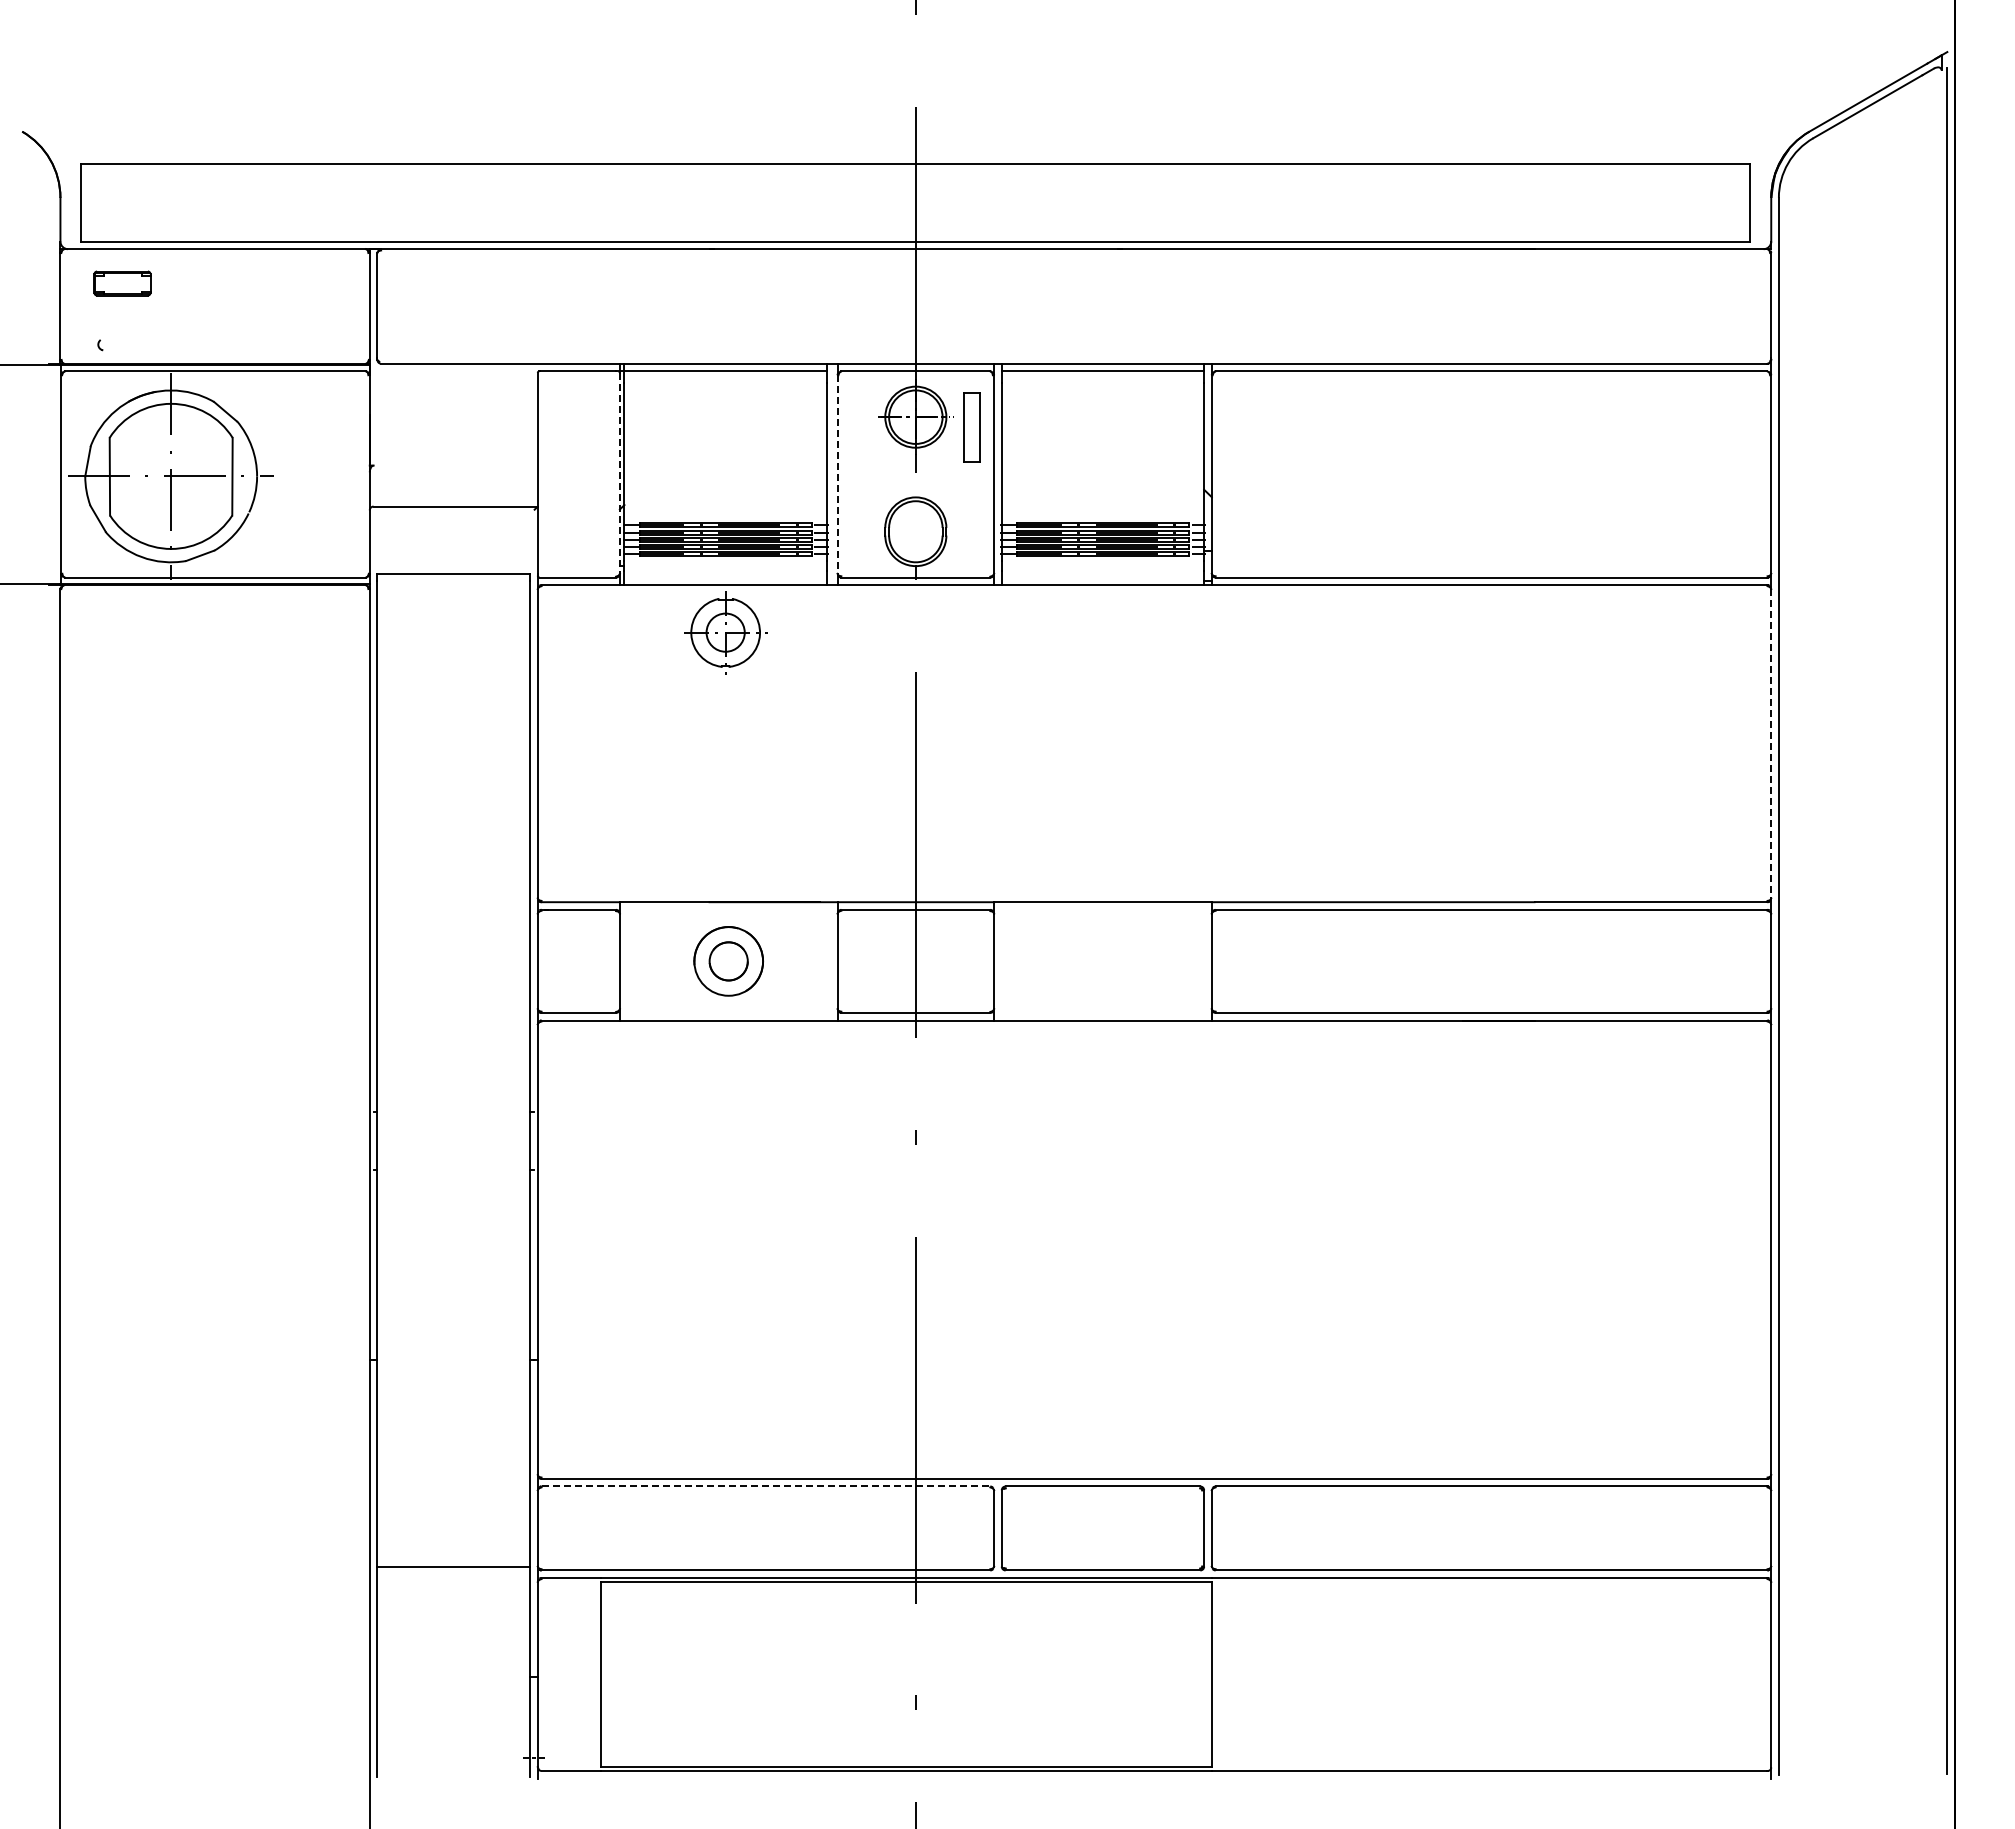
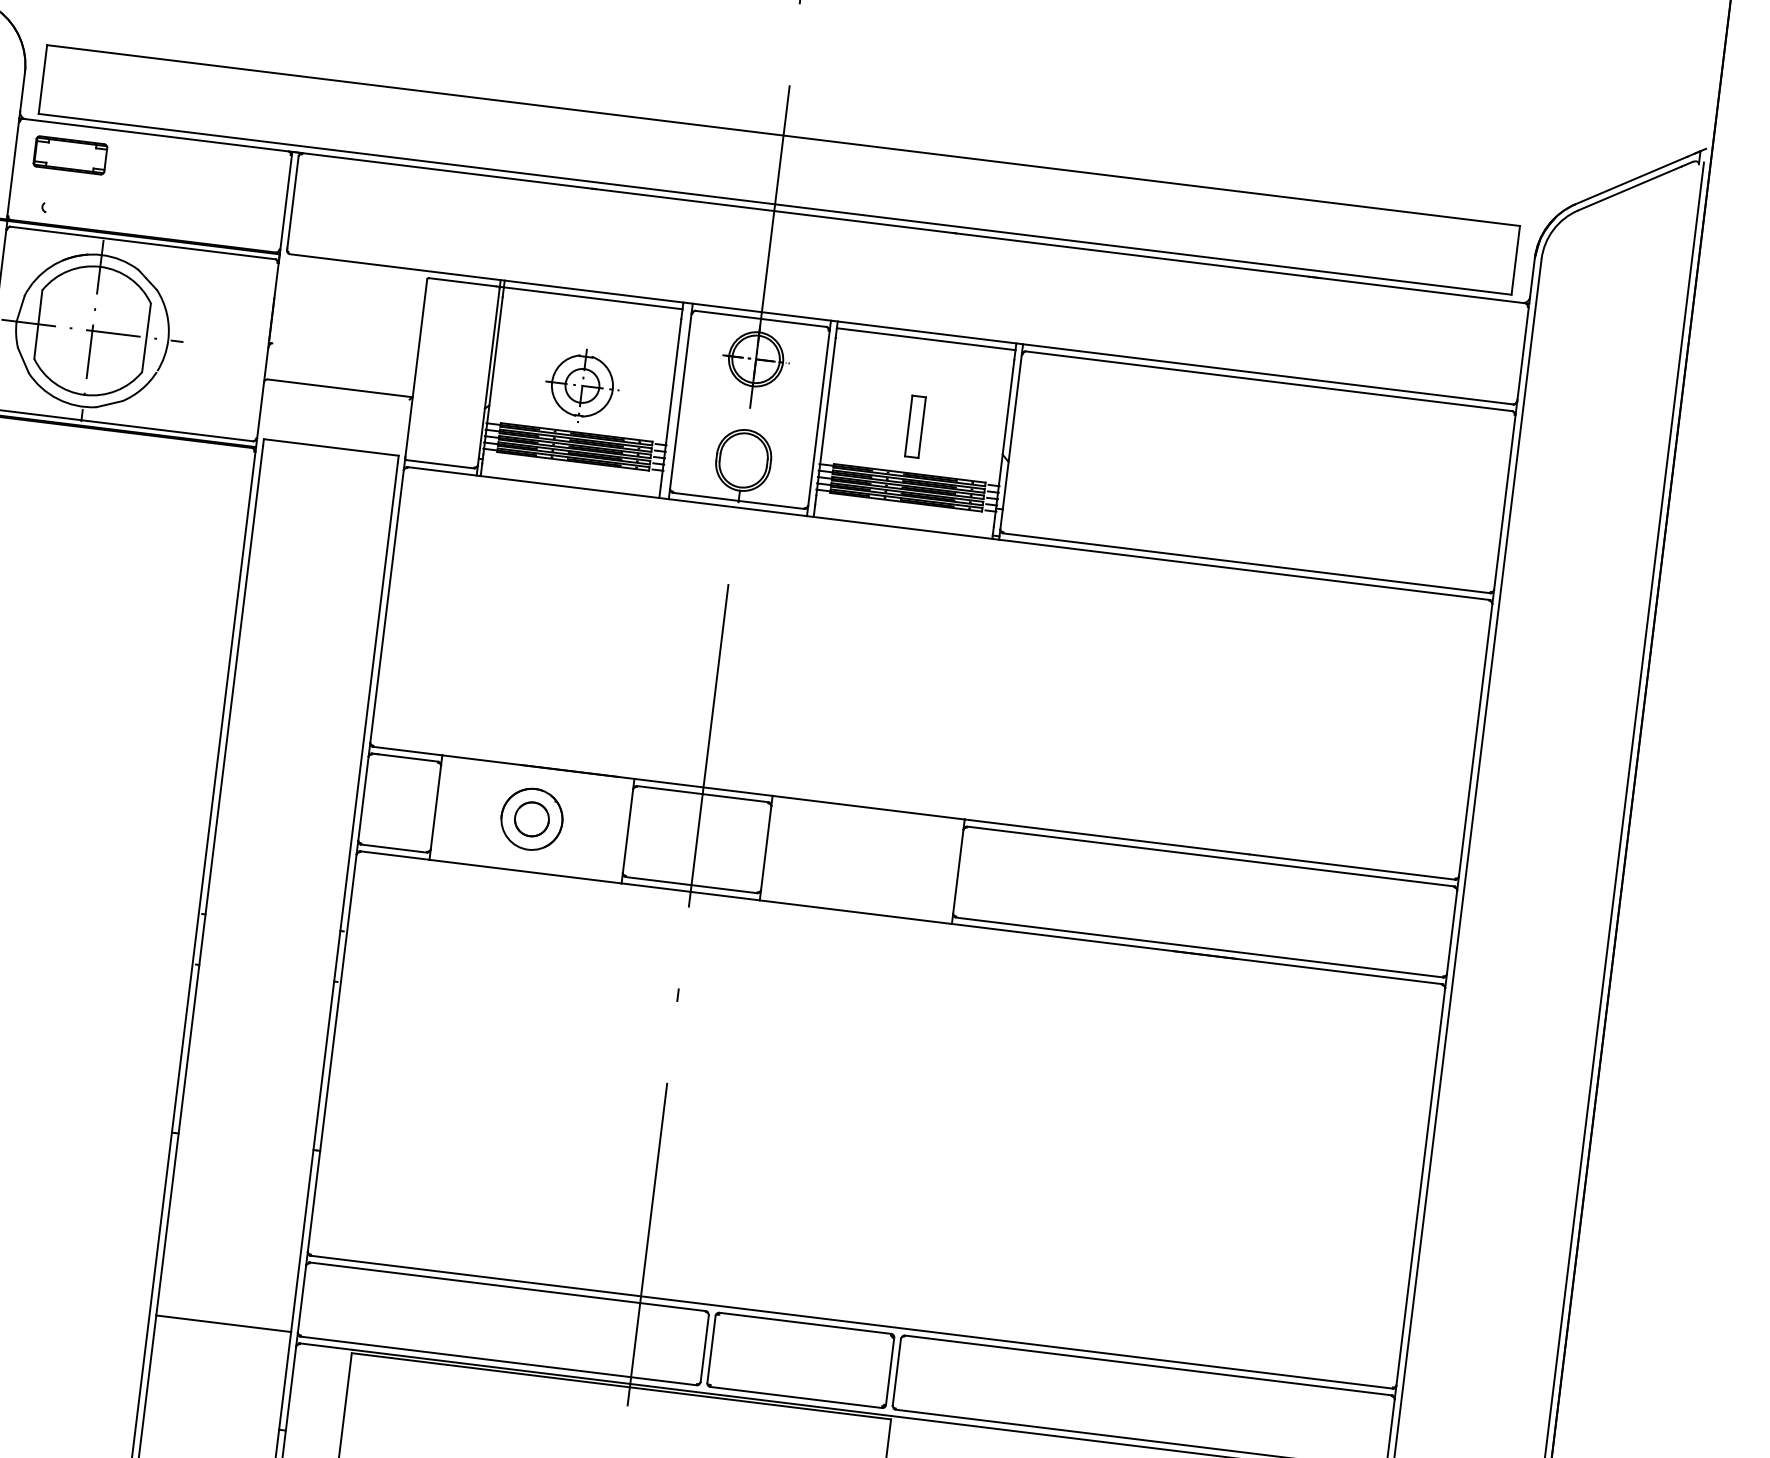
part: (122, 283) -> (70, 155), size x1.43
part: (971, 427) -> (915, 426), moved
line: (619, 473) -> (488, 376), dashed -> solid
line: (837, 475) -> (680, 402), dashed -> solid
part: (725, 632) -> (582, 385), moved
line: (1771, 743) -> (1475, 740), dashed -> solid
line: (766, 1486) -> (508, 1286), dashed -> solid

